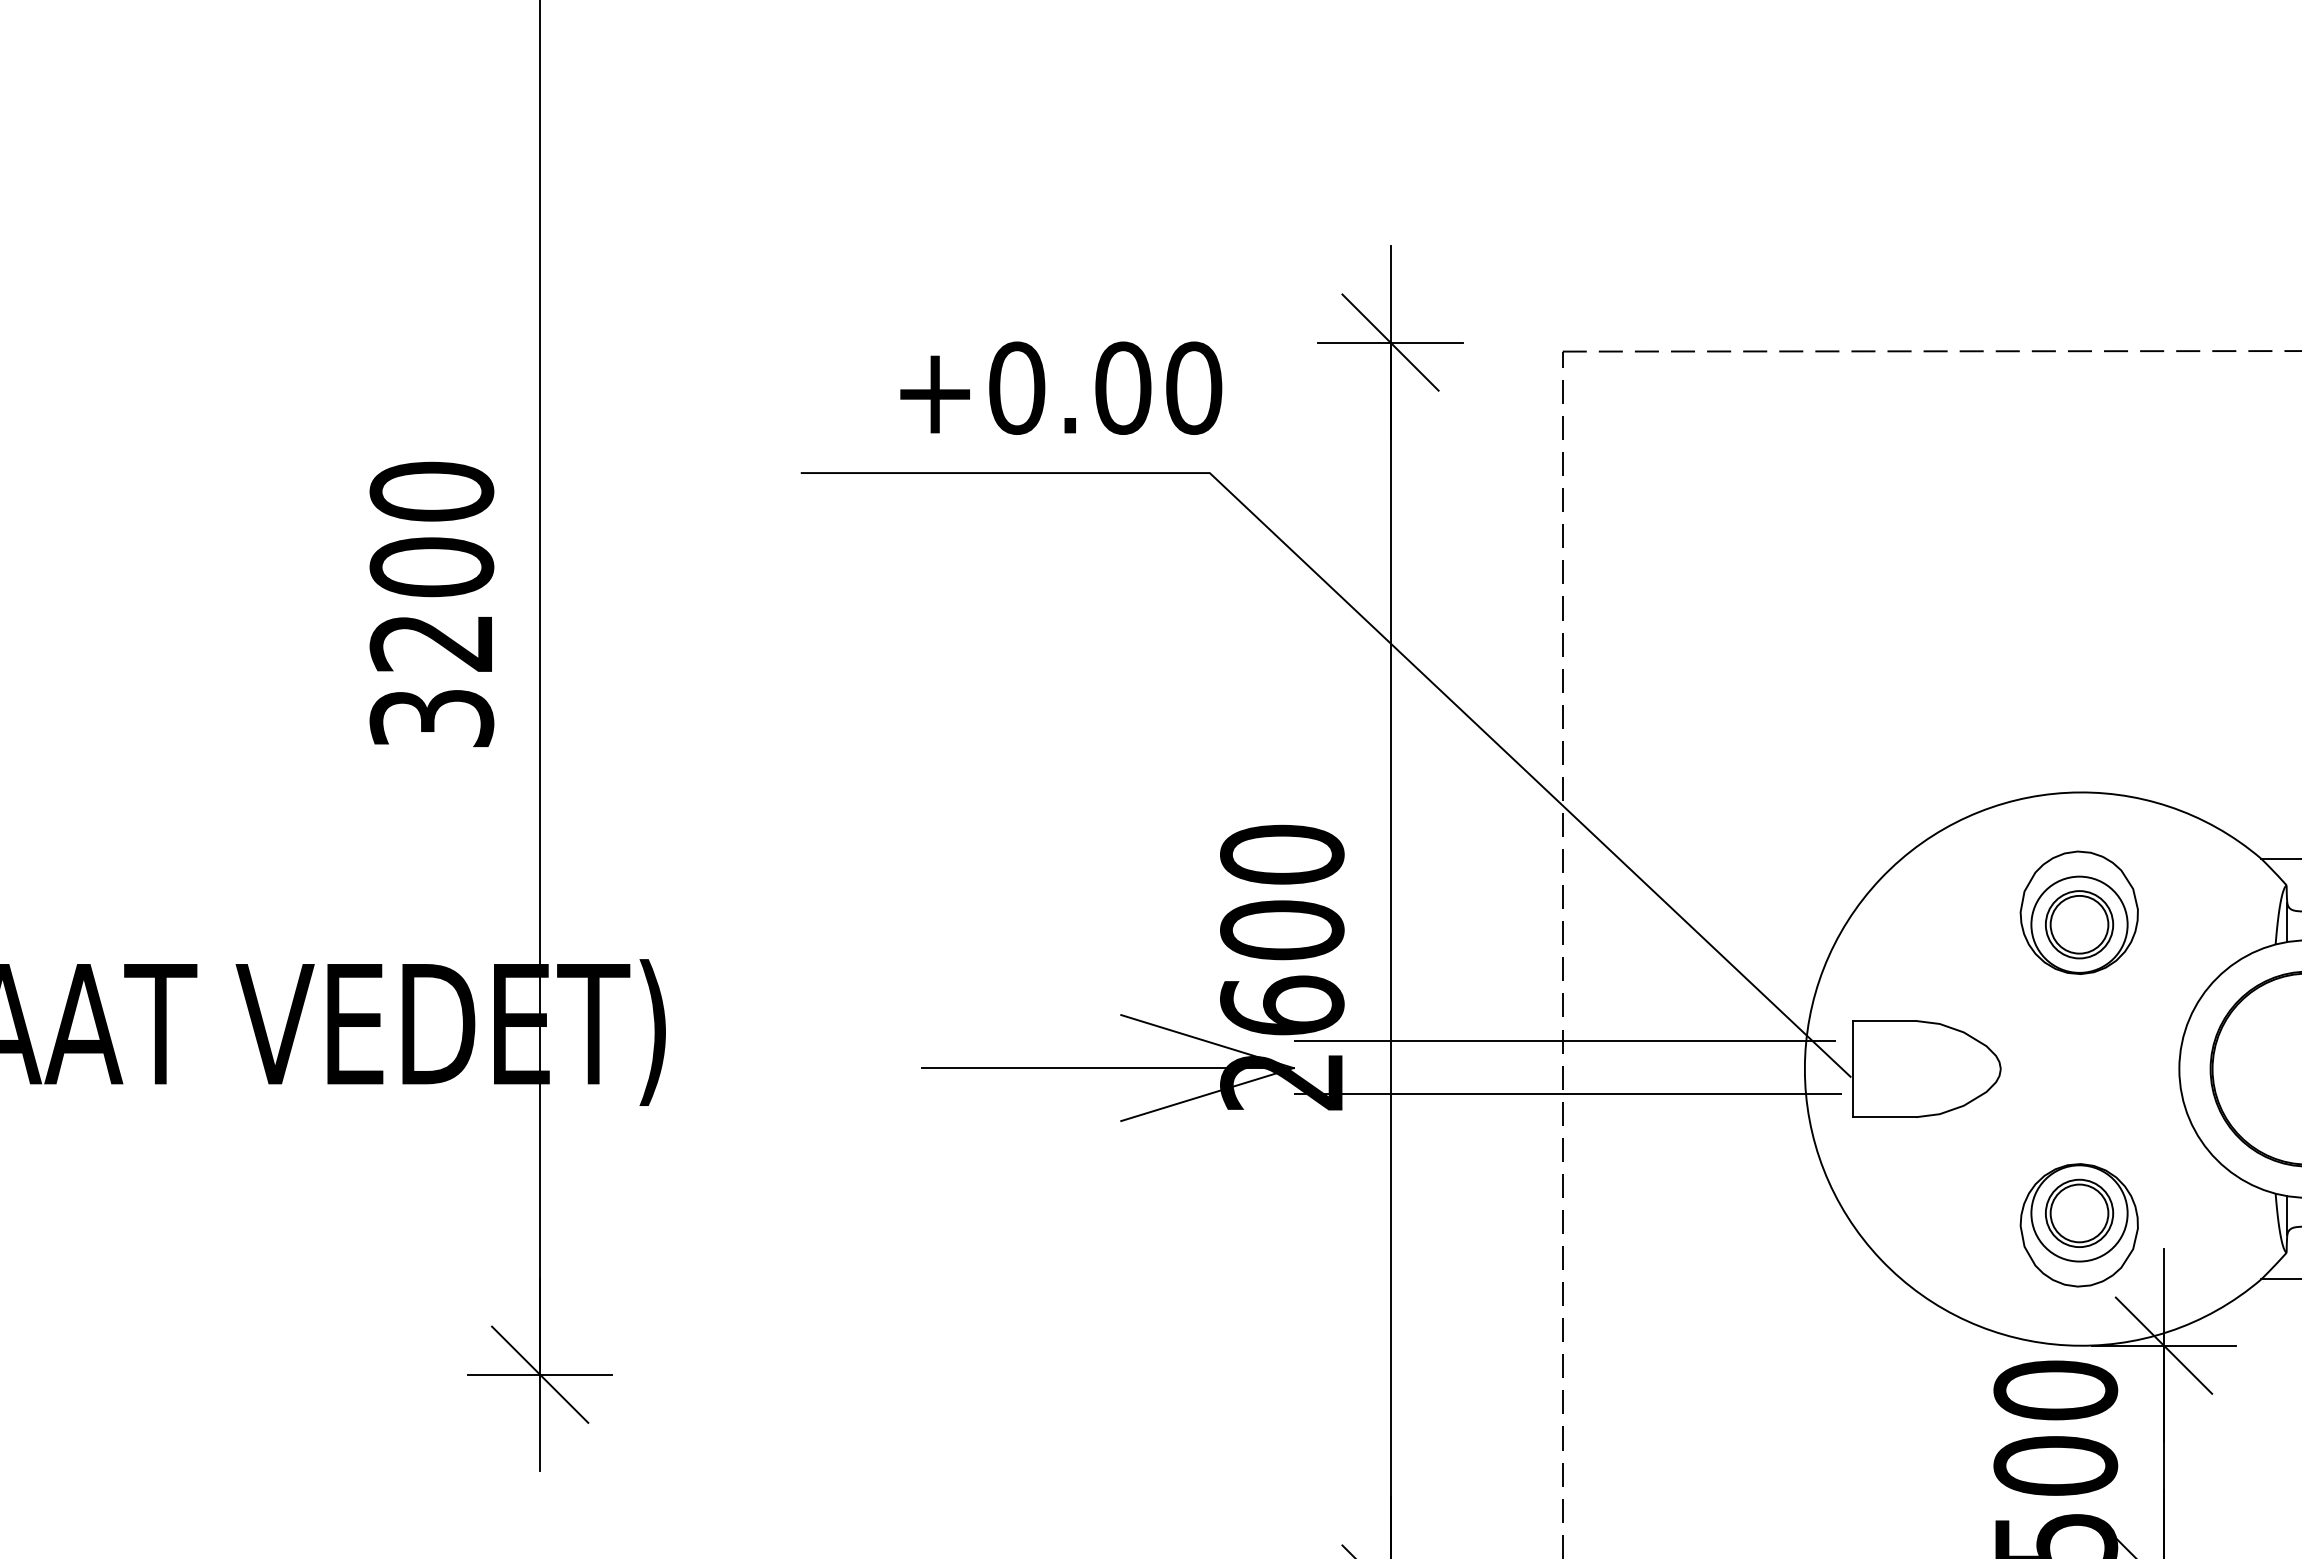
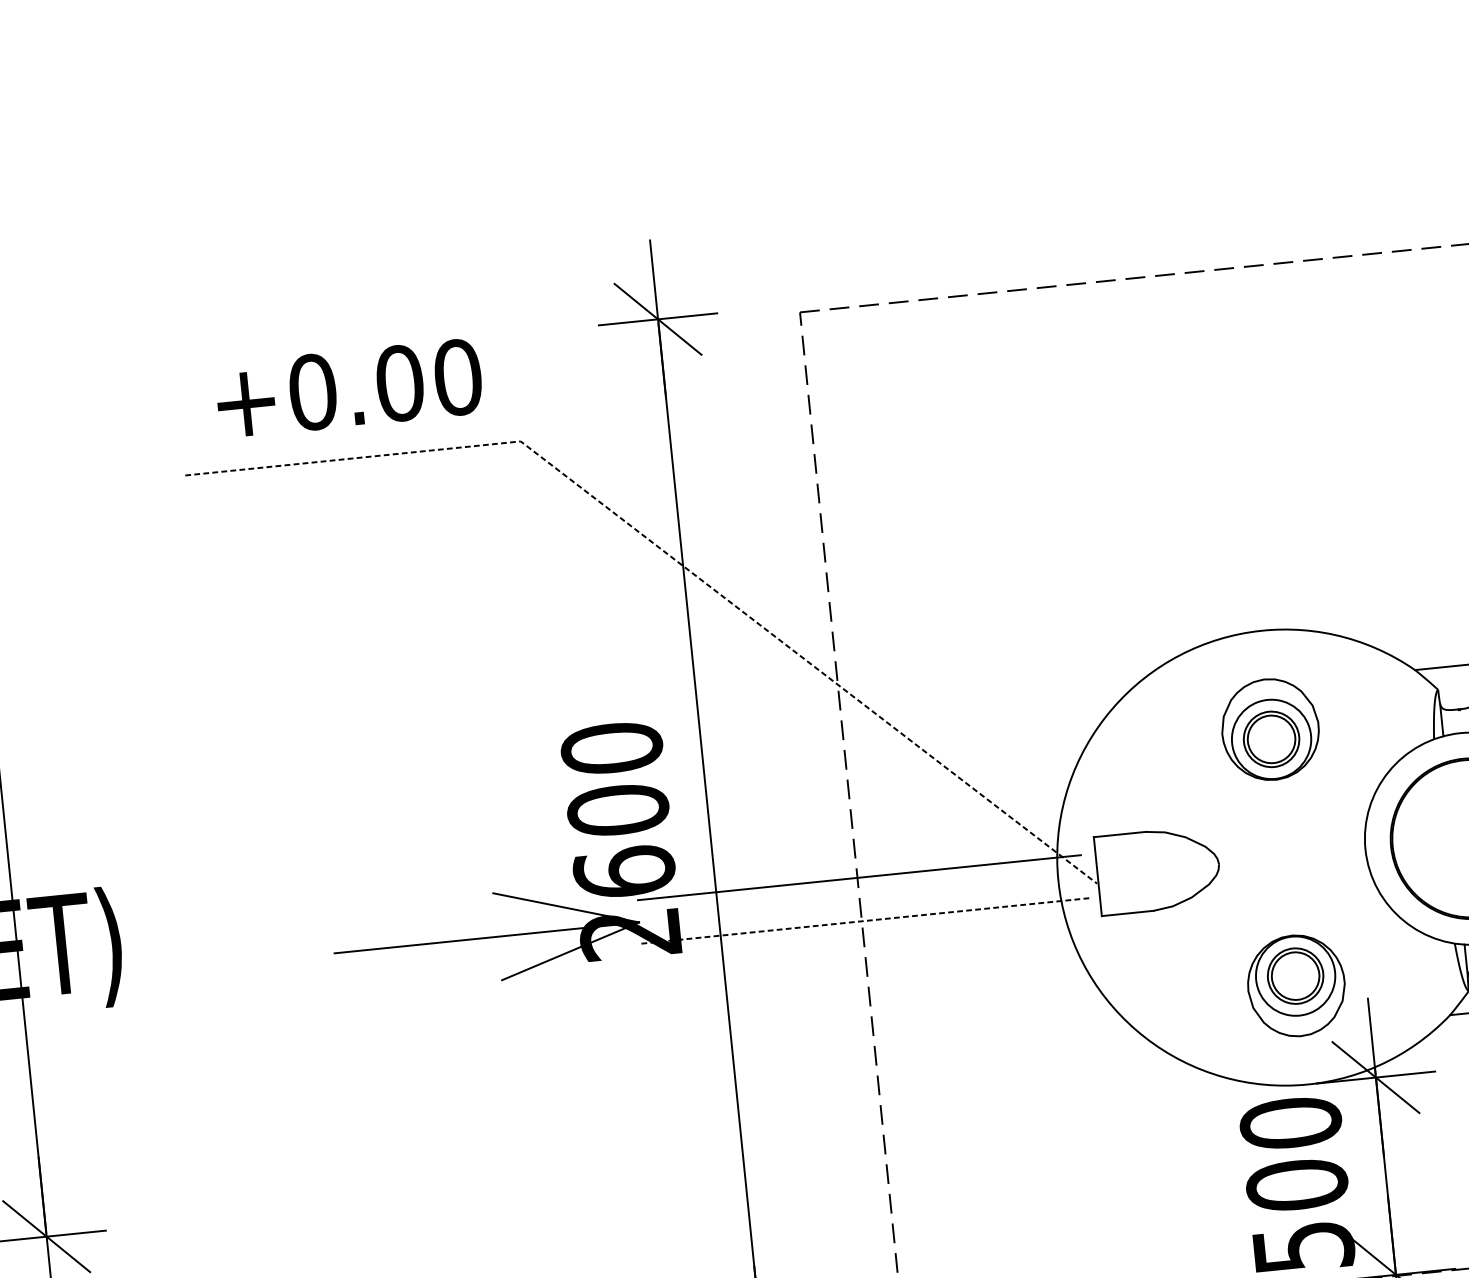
text: (1061, 387) -> (349, 387), moved
line: (1381, 634) -> (674, 559), solid -> dashed
line: (1568, 1094) -> (866, 921), solid -> dashed

